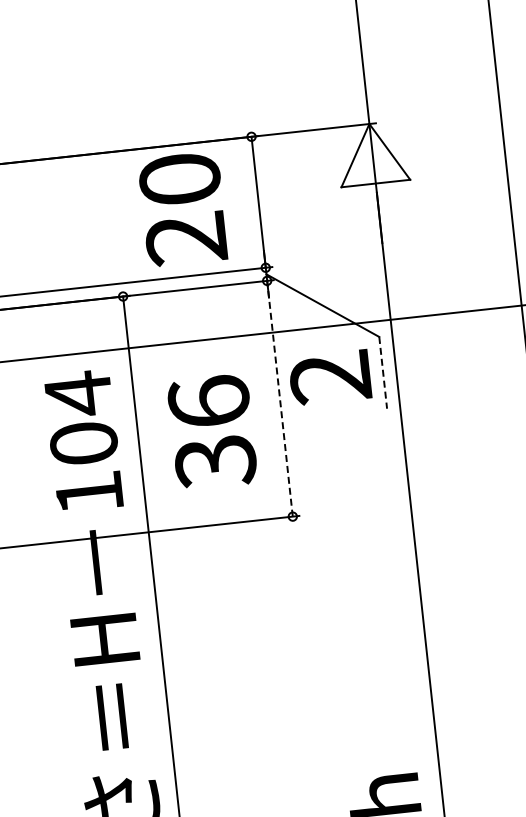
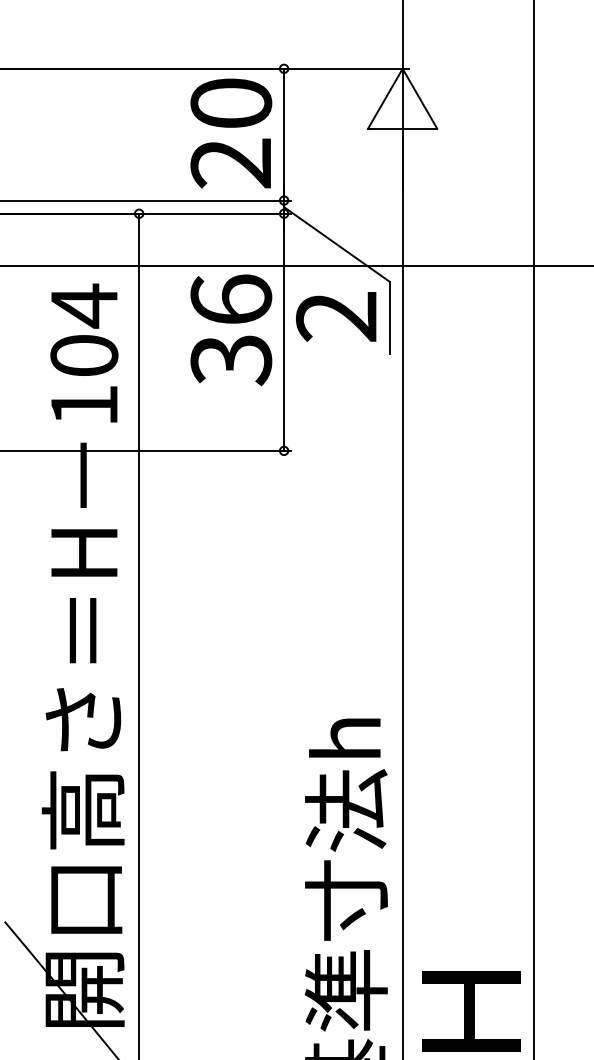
text: (183, 209) -> (231, 133), moved
line: (383, 373) -> (389, 318), dashed -> solid
line: (280, 398) -> (284, 332), dashed -> solid
text: (212, 432) -> (231, 330), moved

